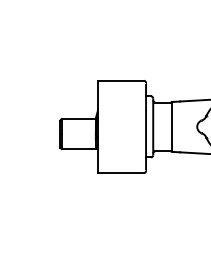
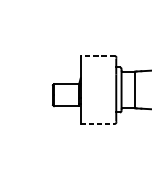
line: (120, 80) -> (97, 55), solid -> dashed
line: (121, 173) -> (98, 124), solid -> dashed

